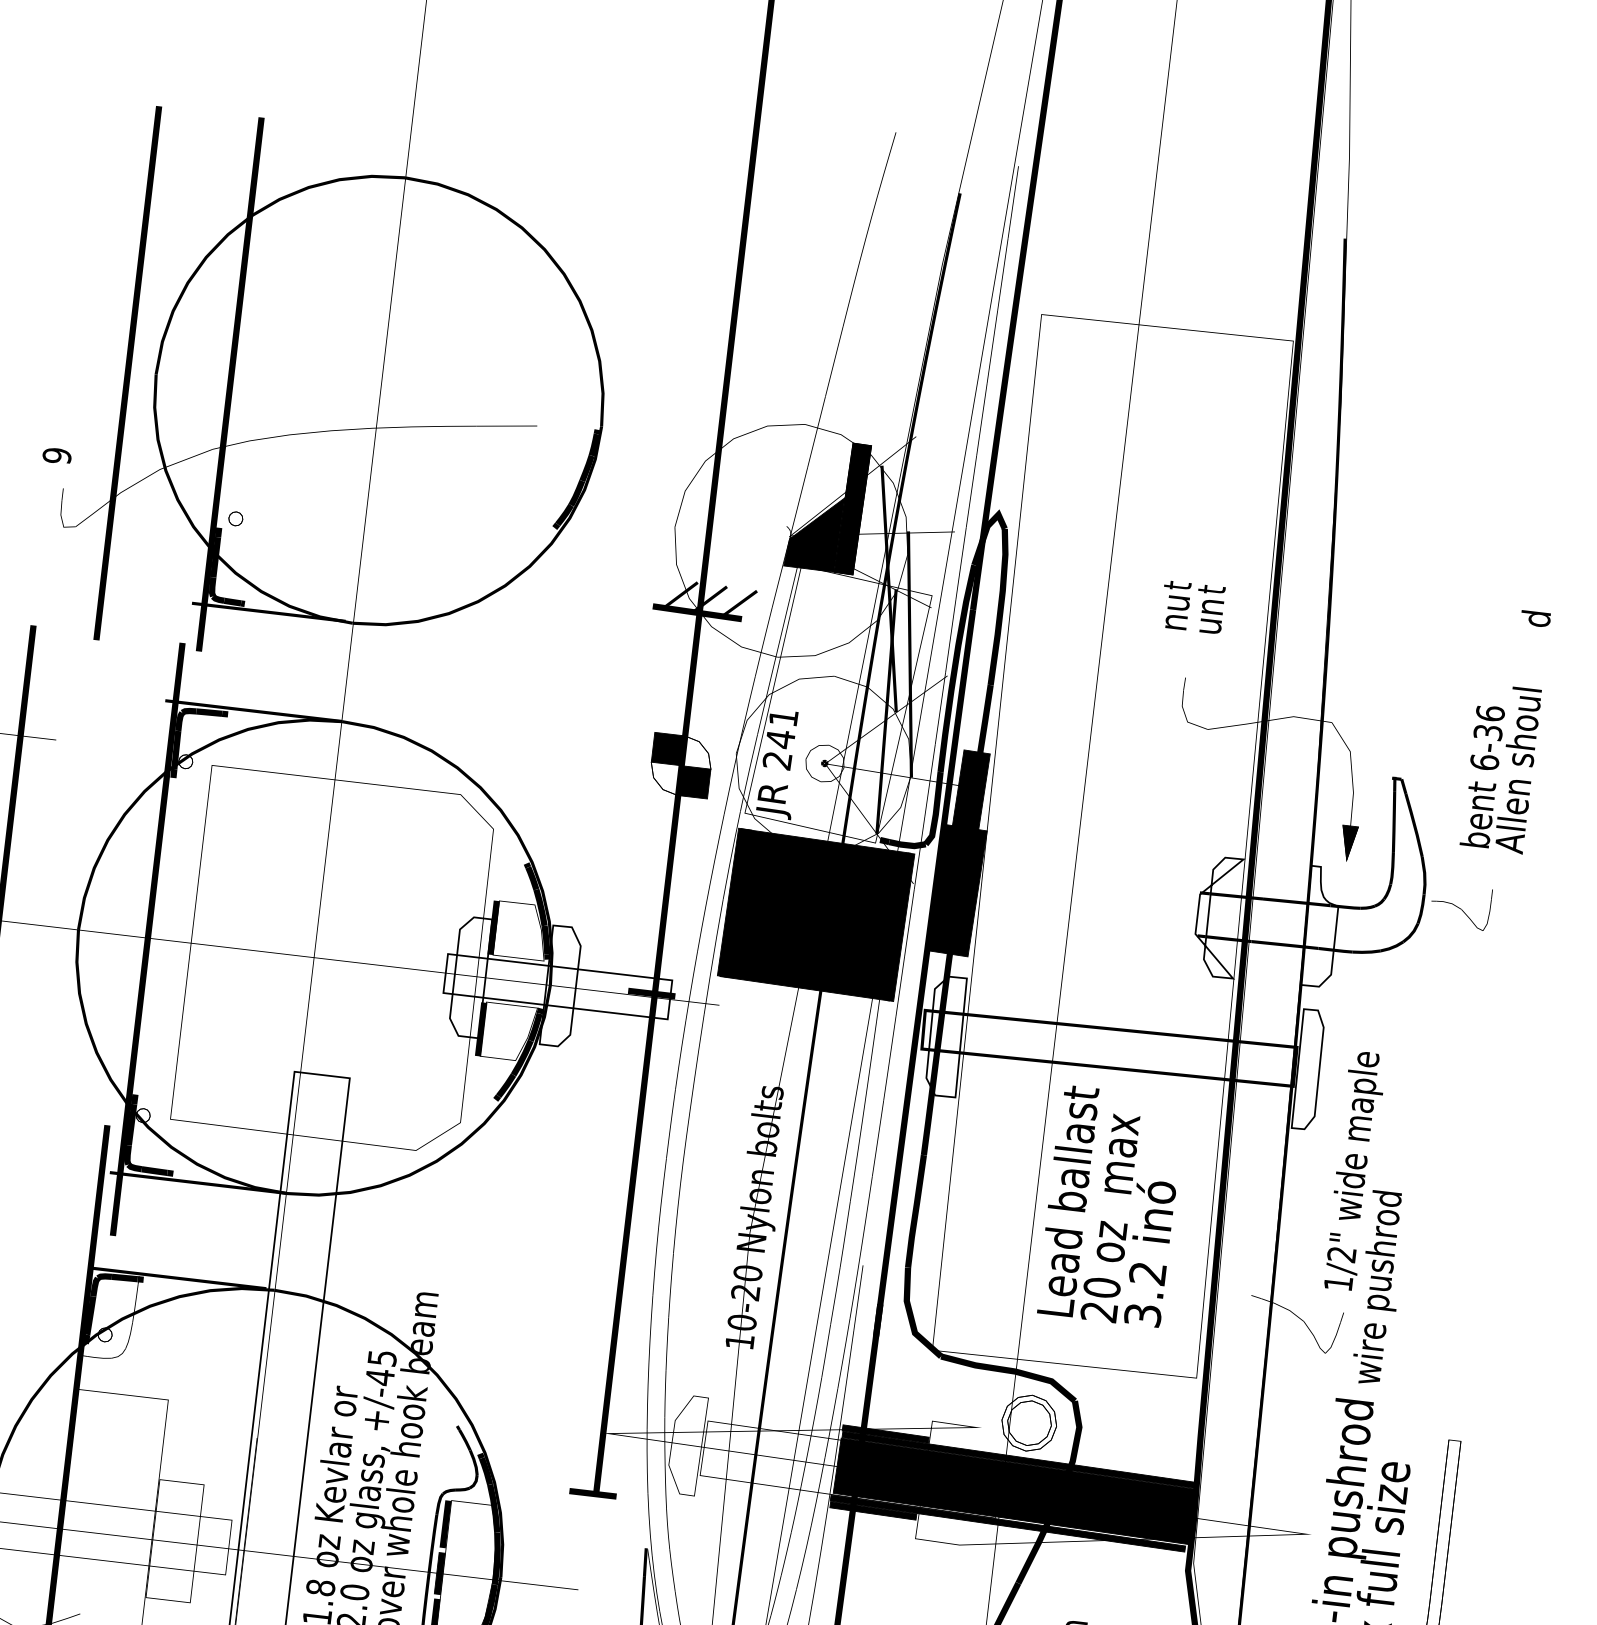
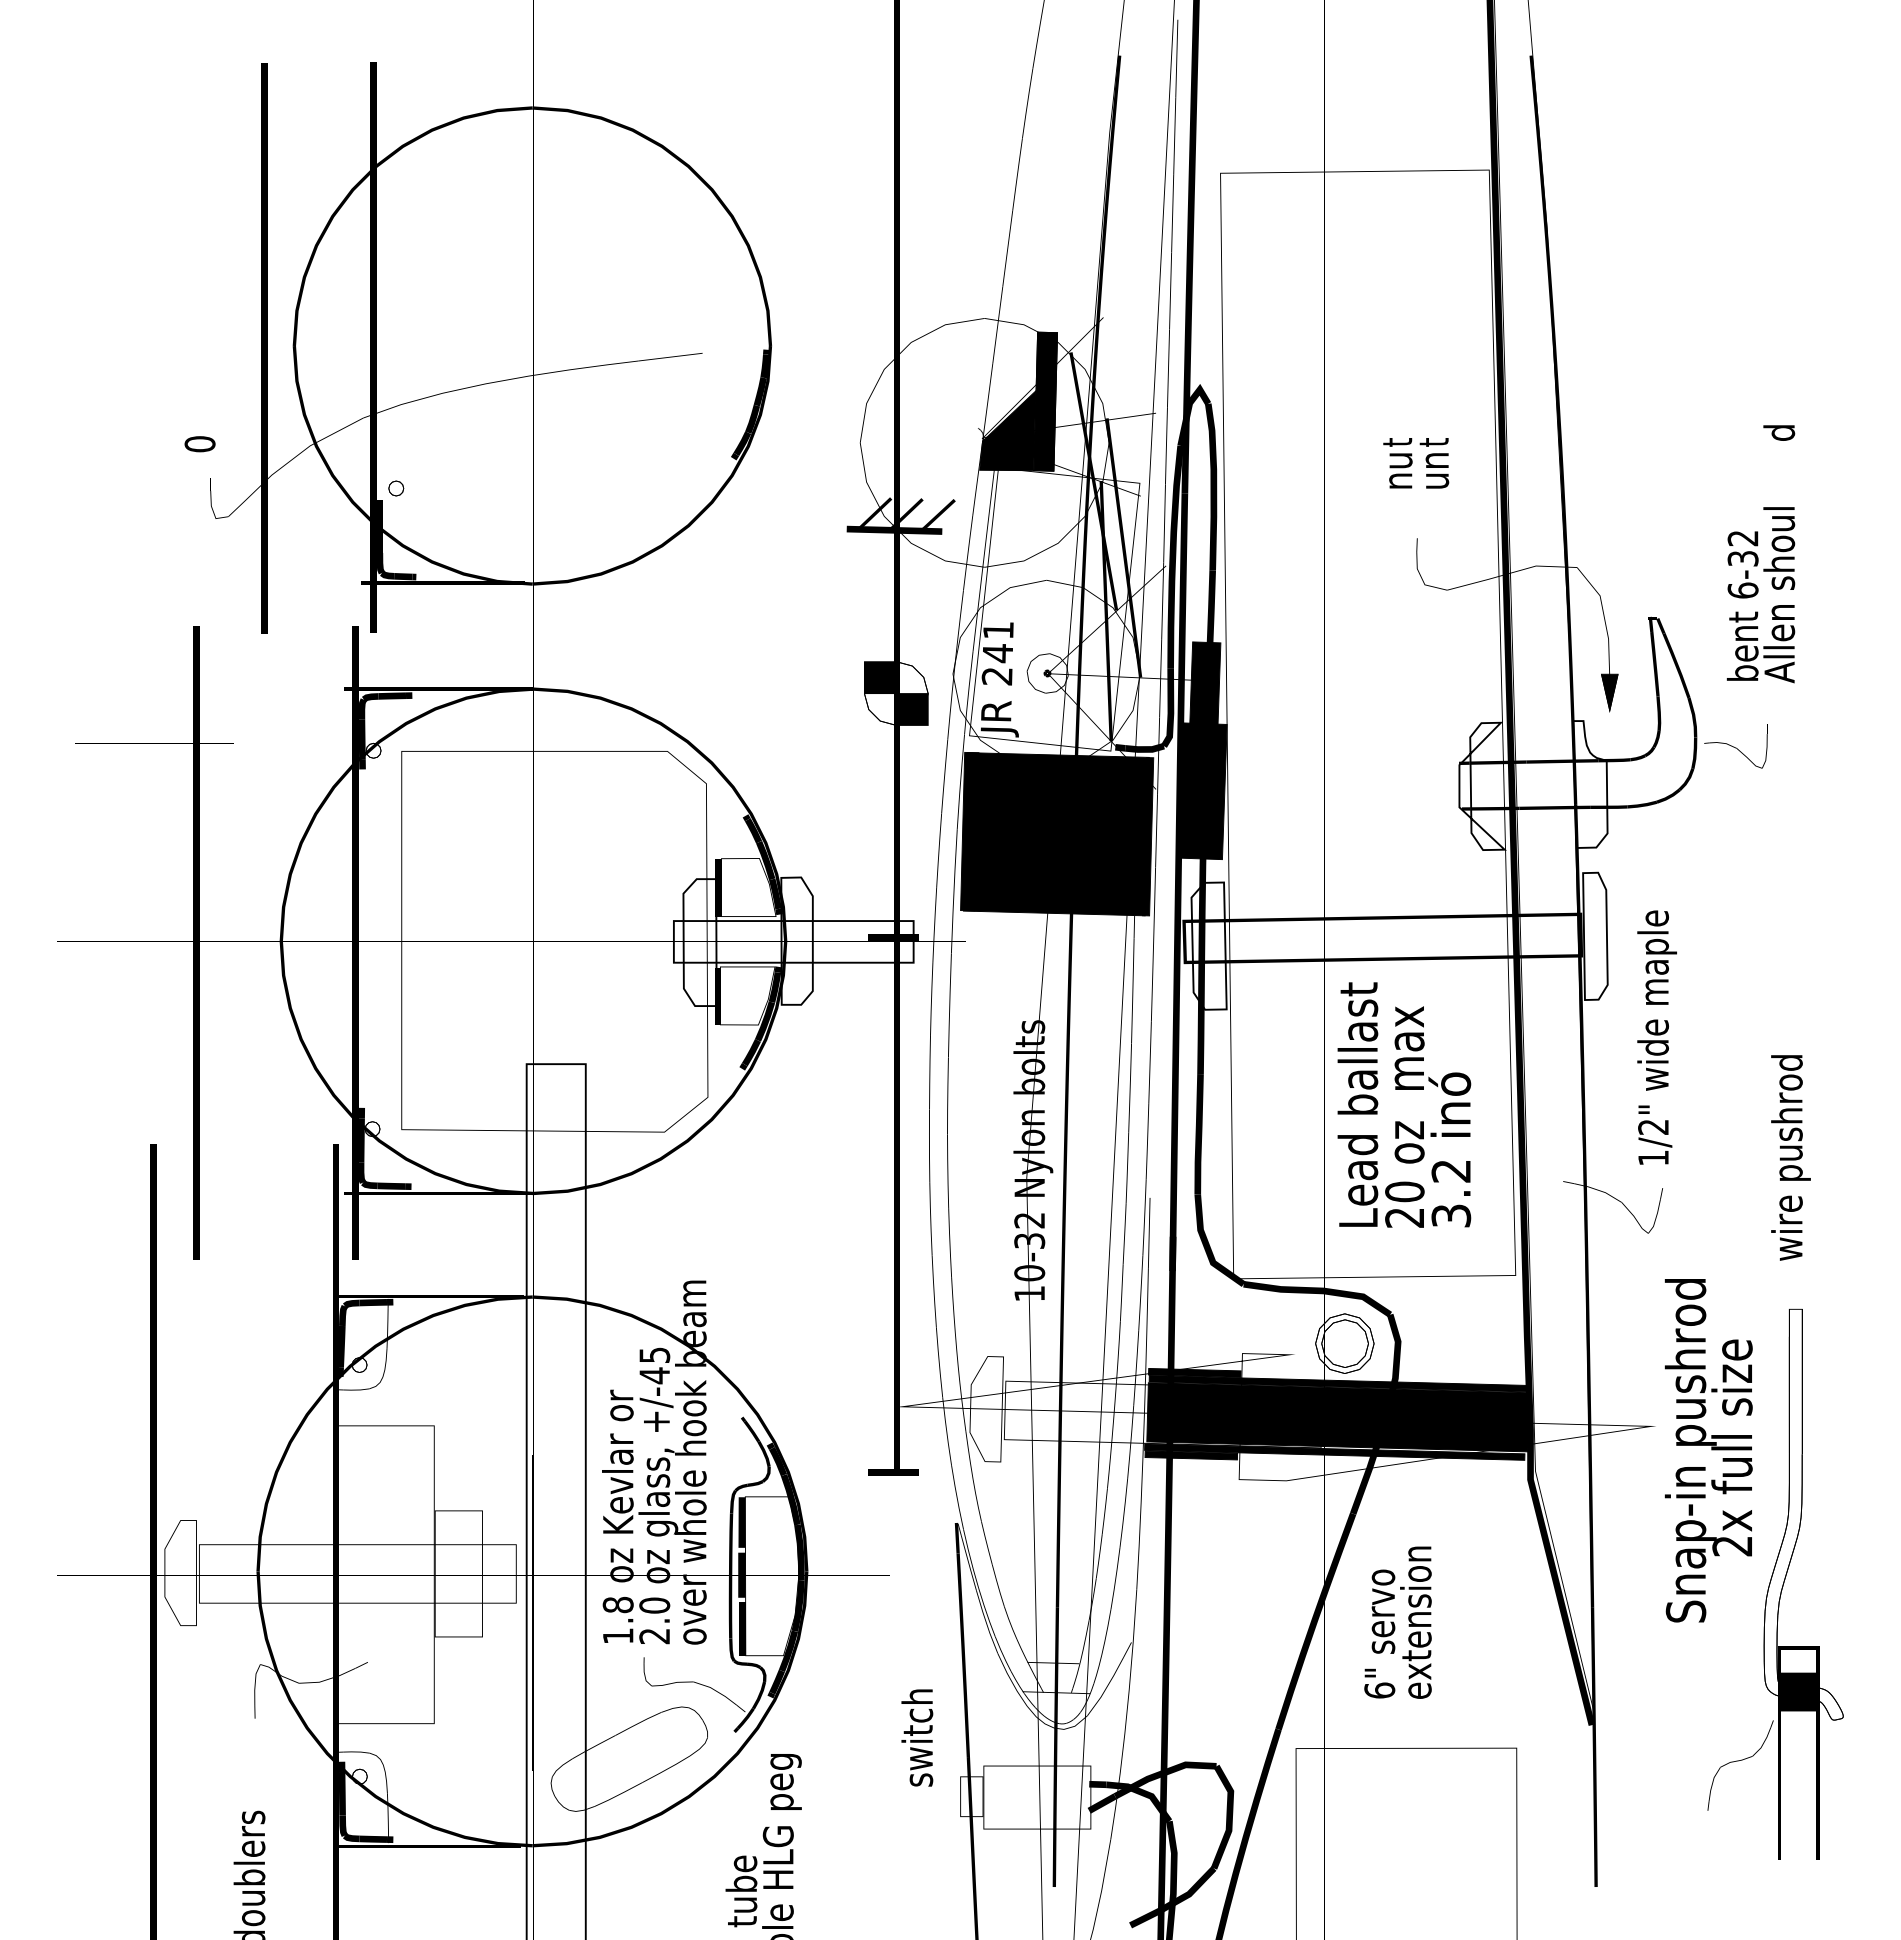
text: (56, 456) -> (199, 444), 9 -> 0
text: (1489, 713) -> (1742, 538), 6-36 -> 6-32
text: (746, 1282) -> (1029, 1230), 10-20 -> 10-32
text: (1379, 1287) -> (1790, 1157), moved

